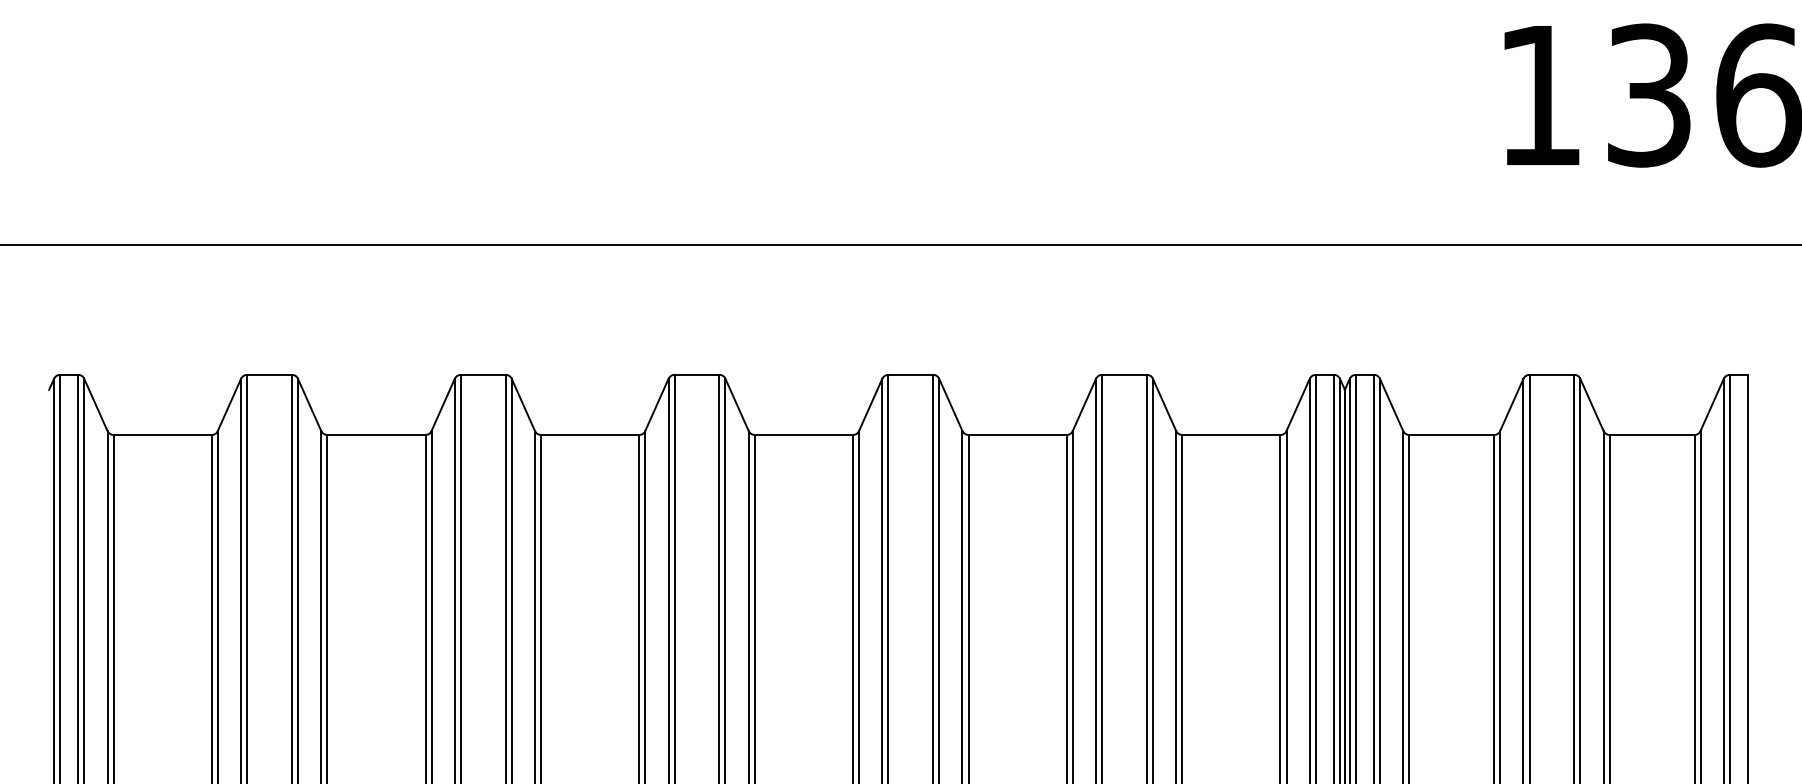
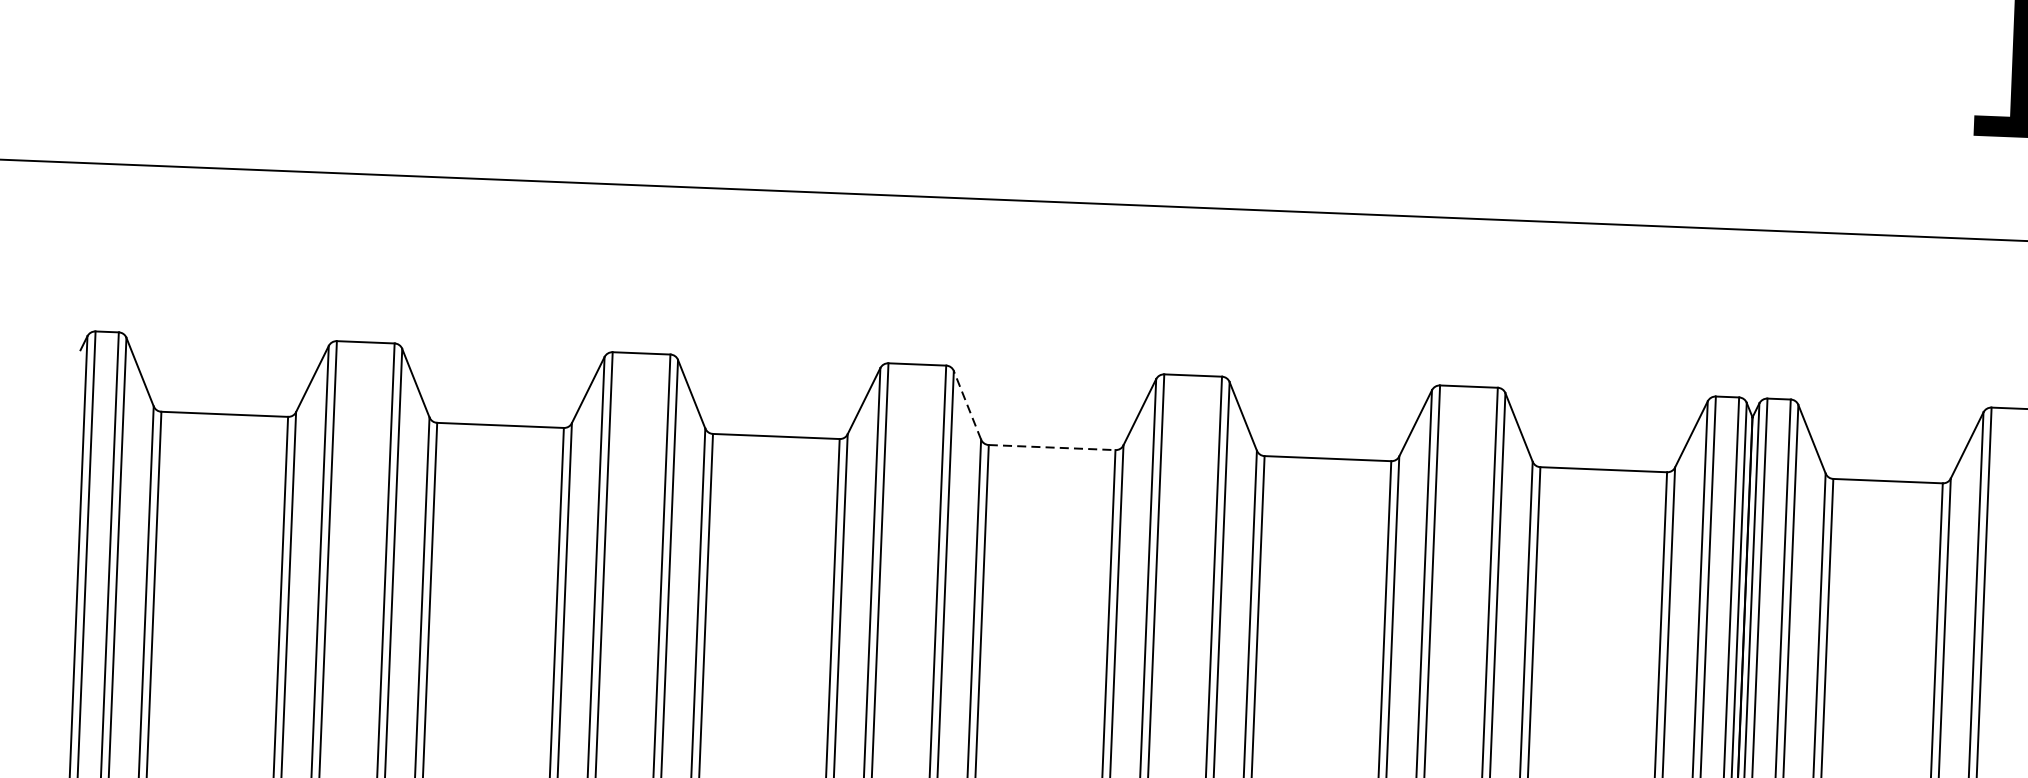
line: (737, 404) -> (968, 404), solid -> dashed
line: (804, 434) -> (1052, 446), solid -> dashed

